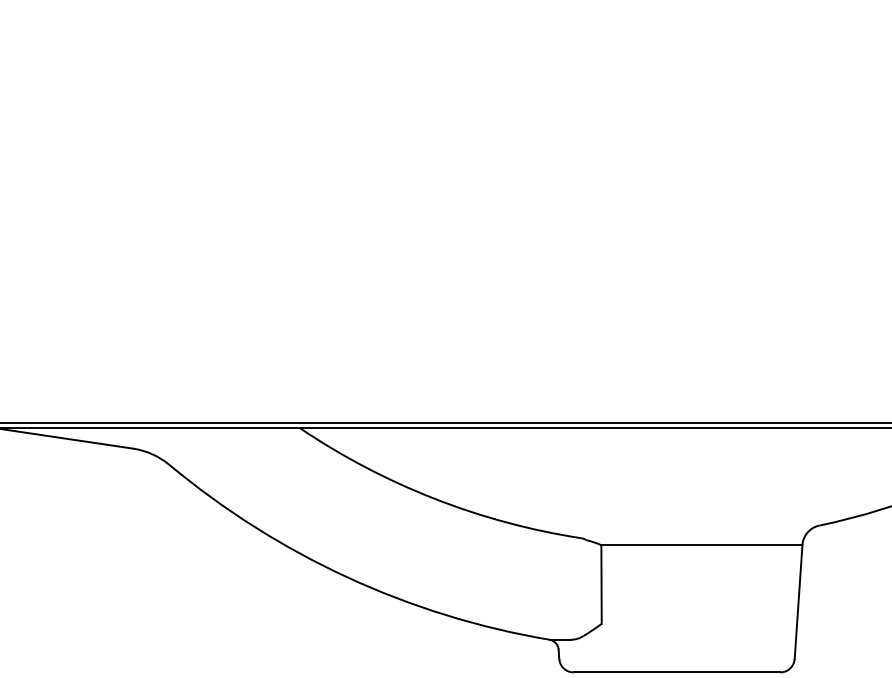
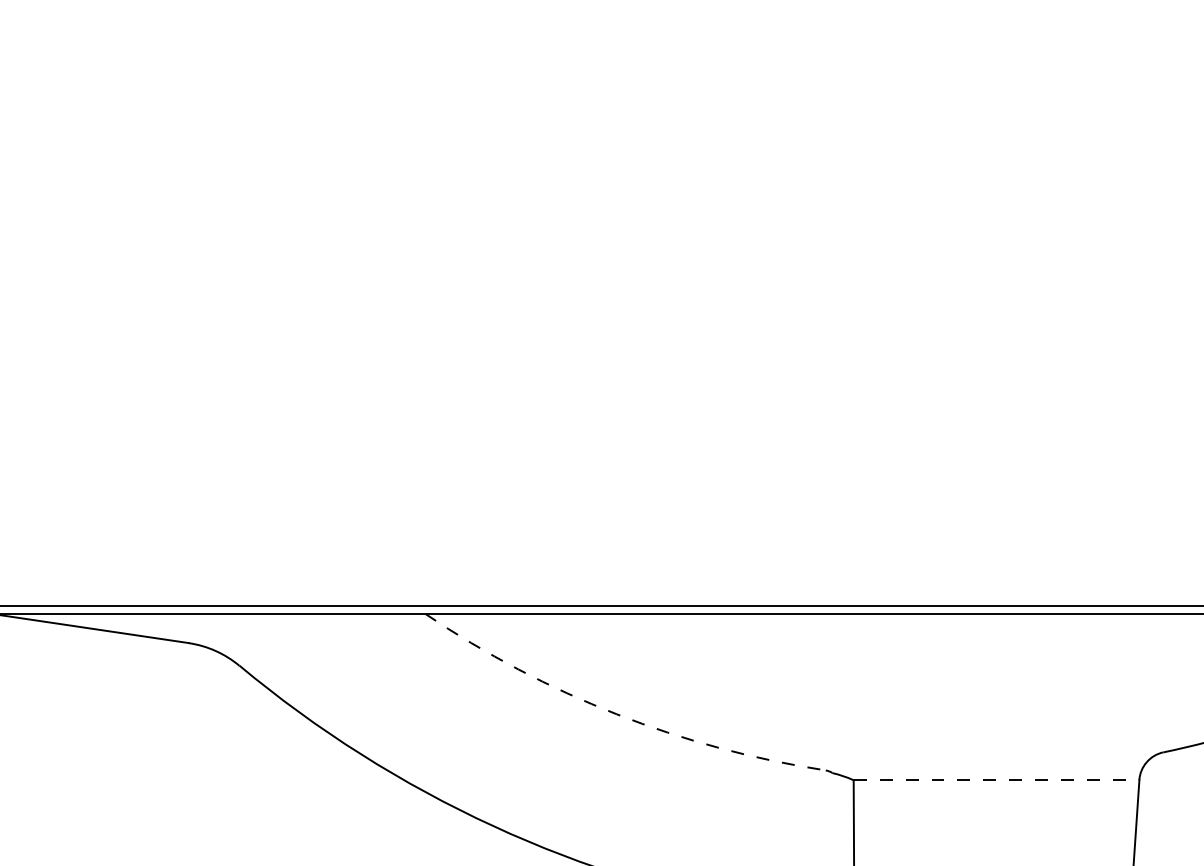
arc: (434, 498) -> (616, 713), solid -> dashed
line: (701, 545) -> (995, 780), solid -> dashed

